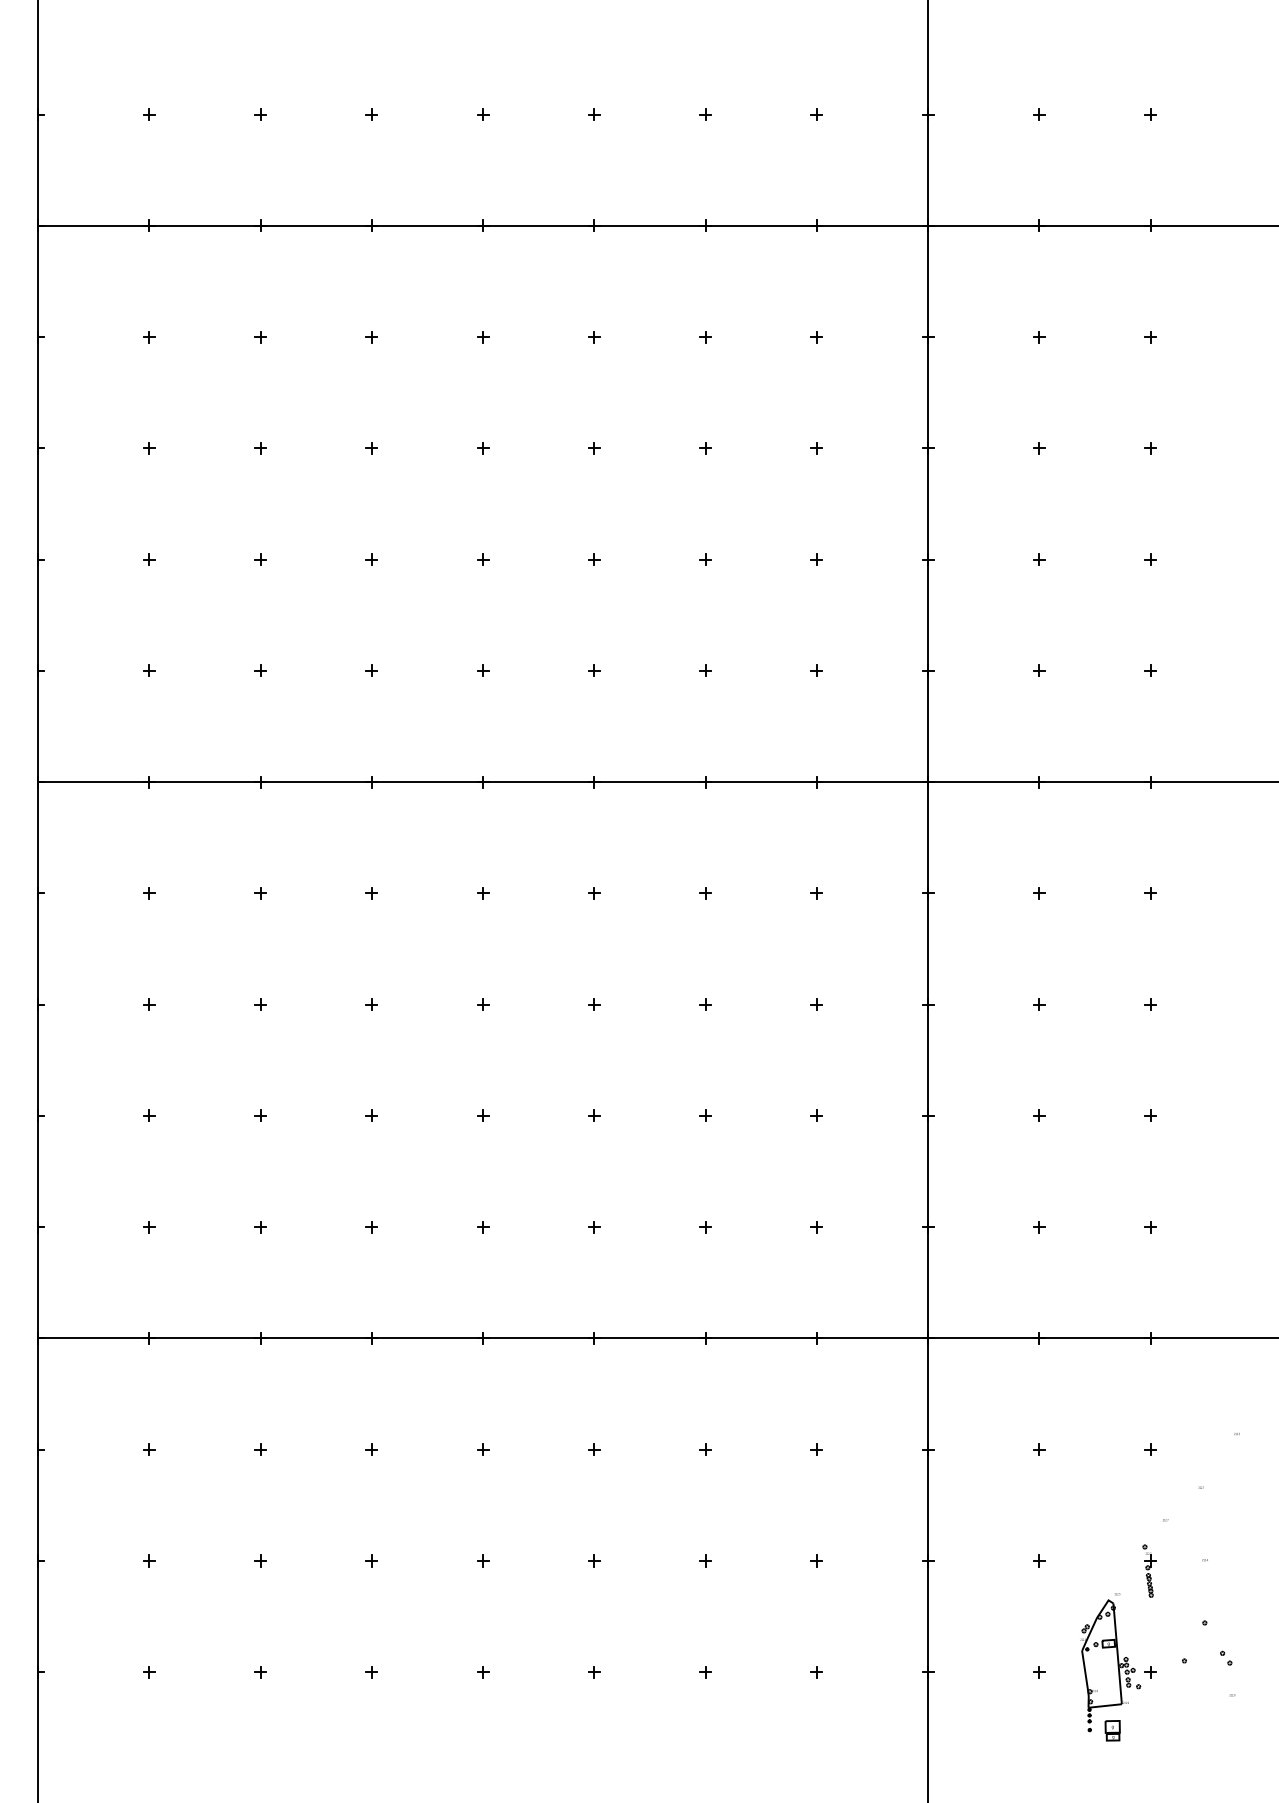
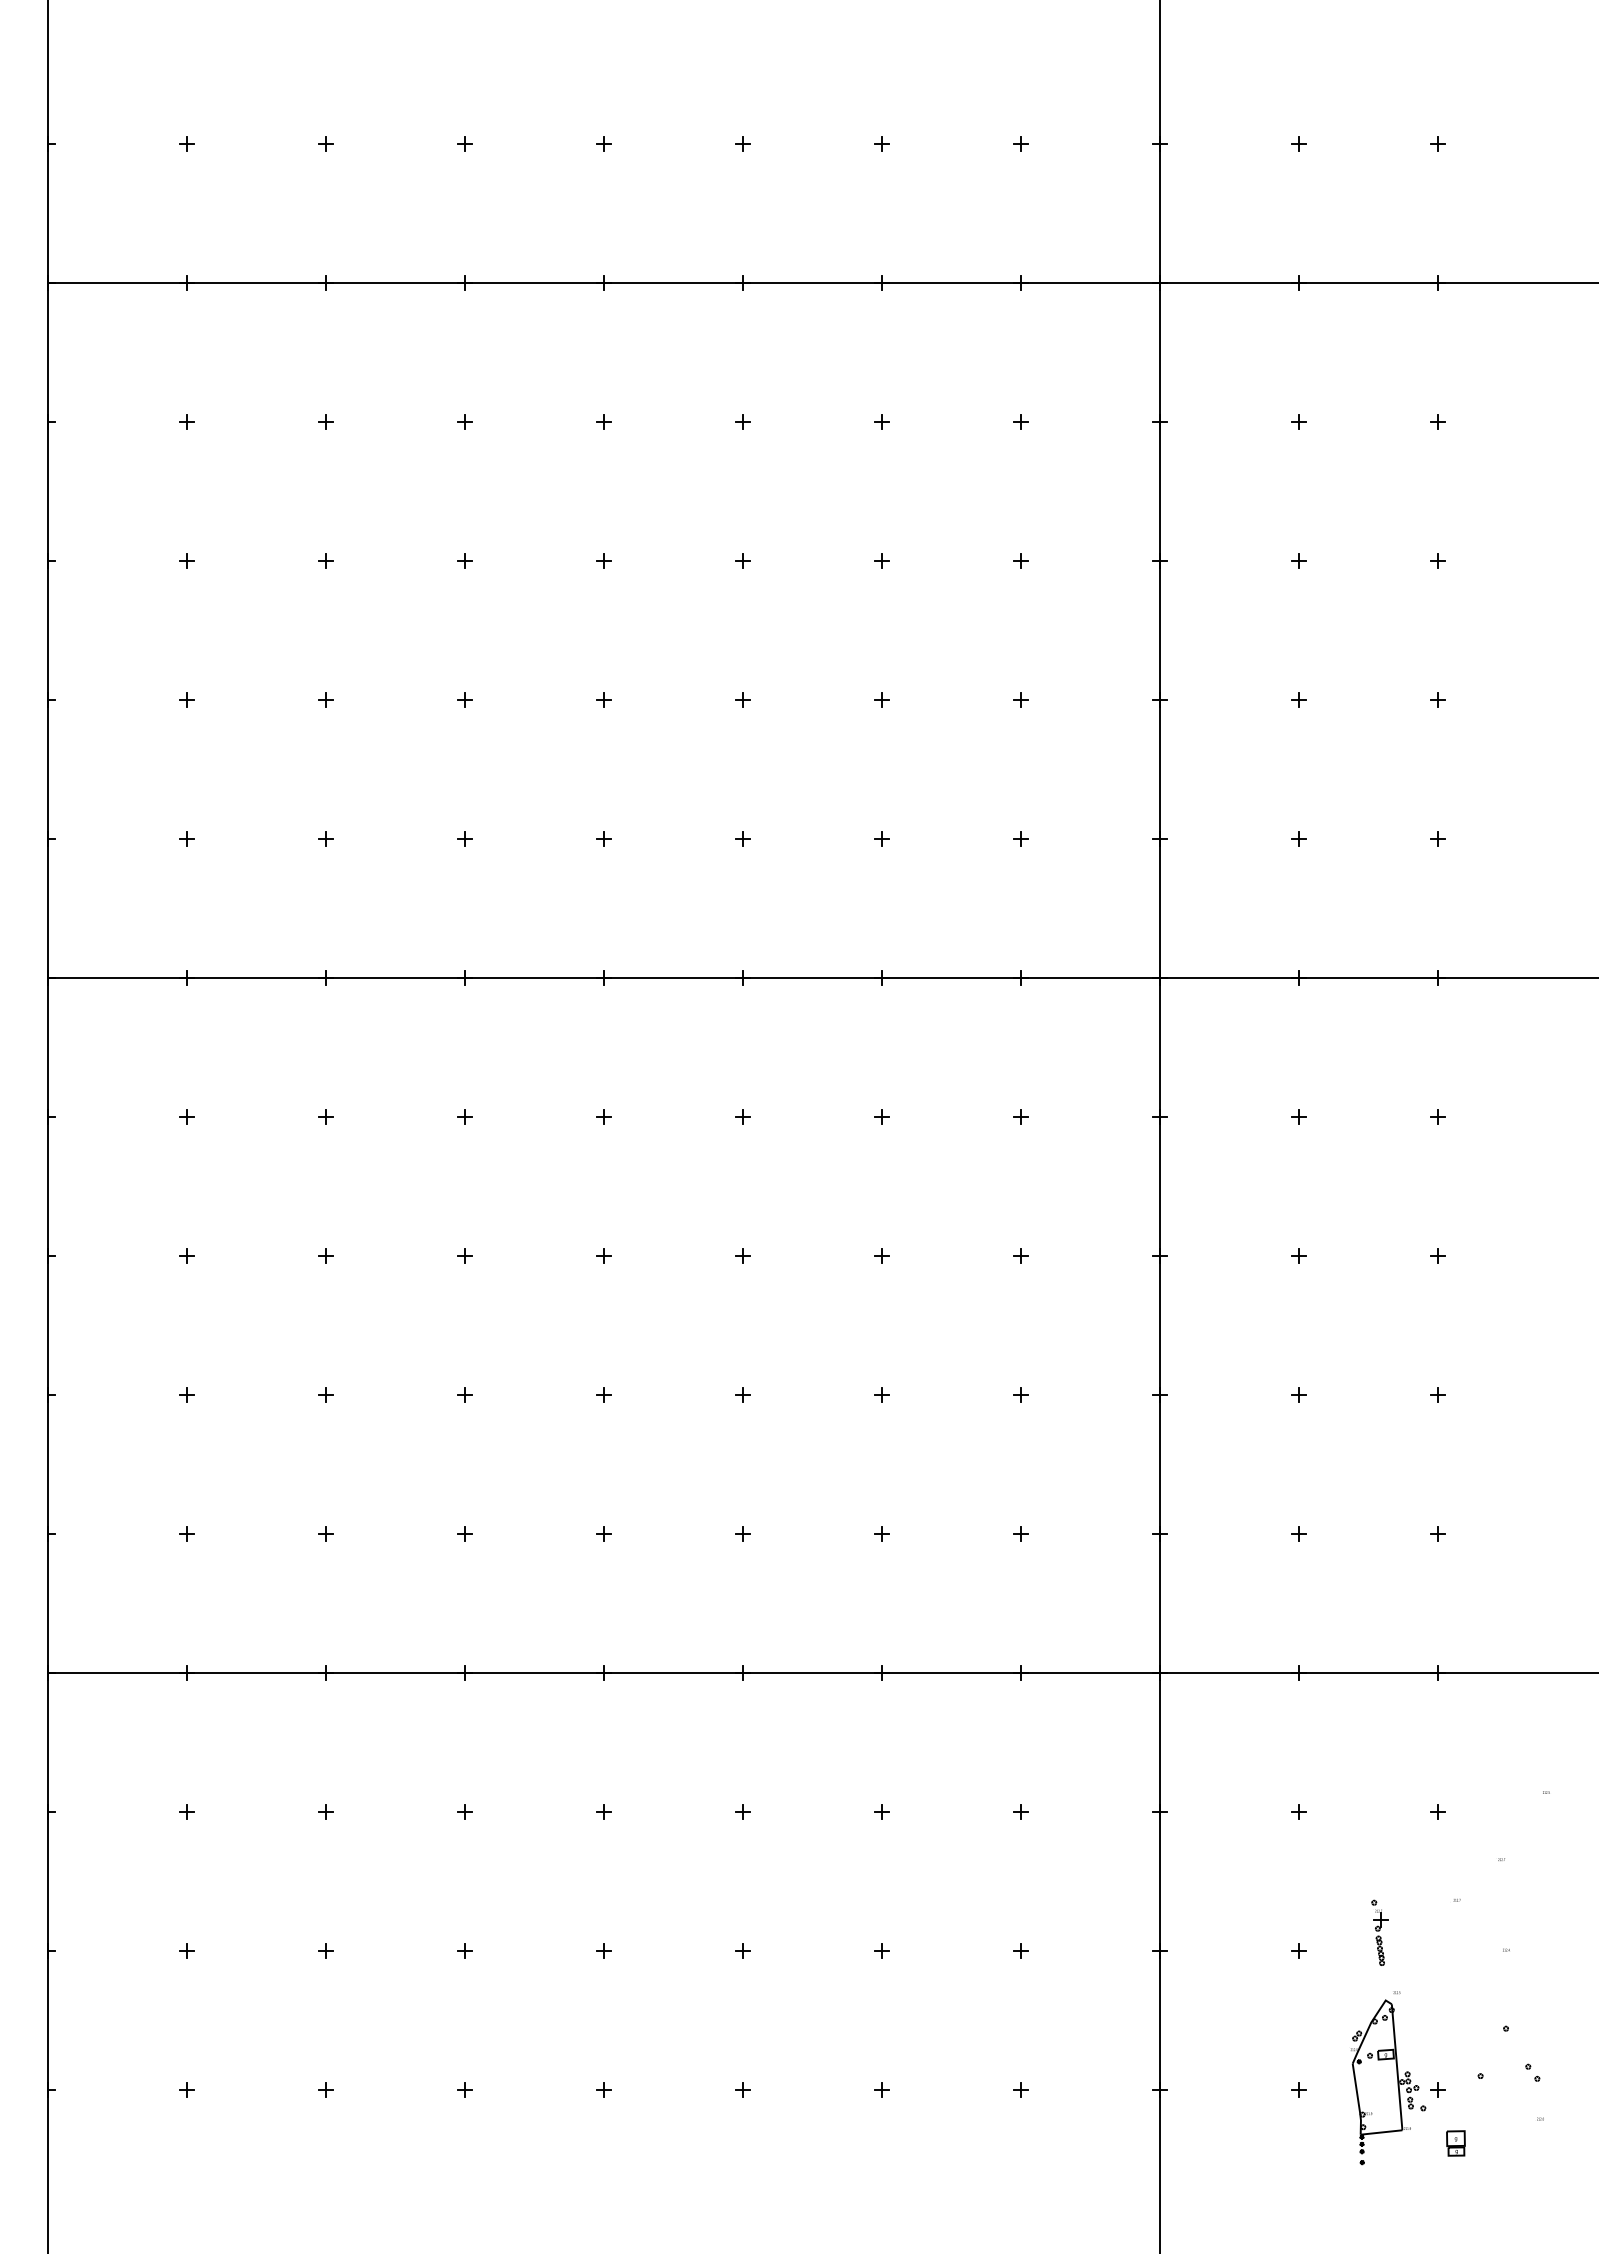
part: (1149, 1570) -> (1379, 1932), moved
part: (1112, 1730) -> (1455, 2143), moved

